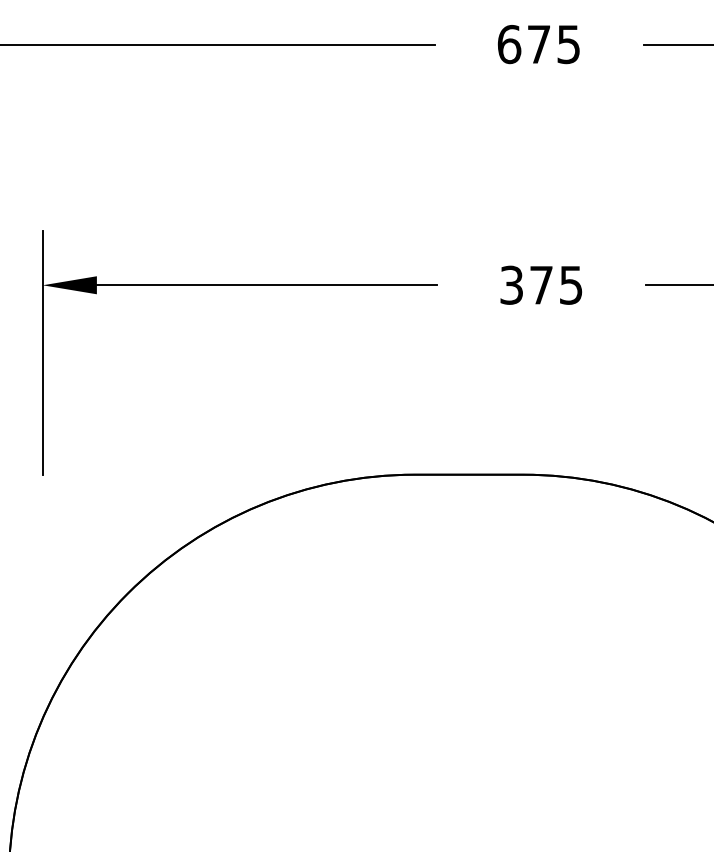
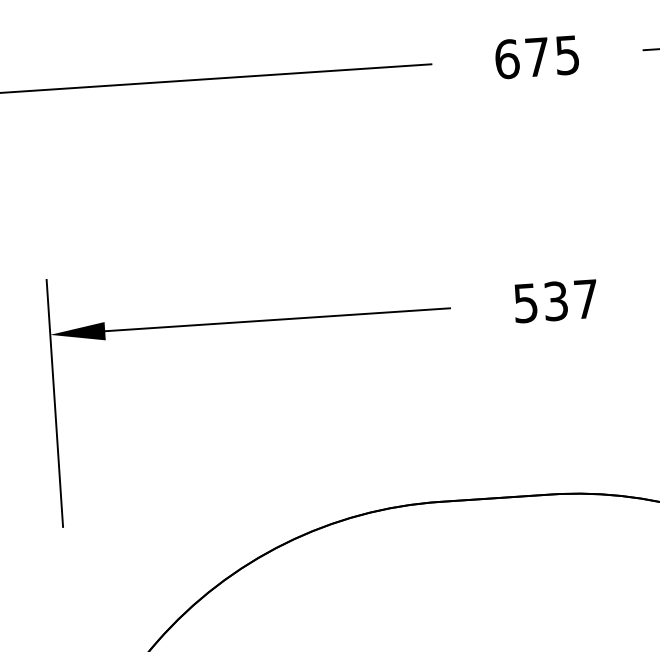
text: (541, 284) -> (555, 300), 375 -> 537

